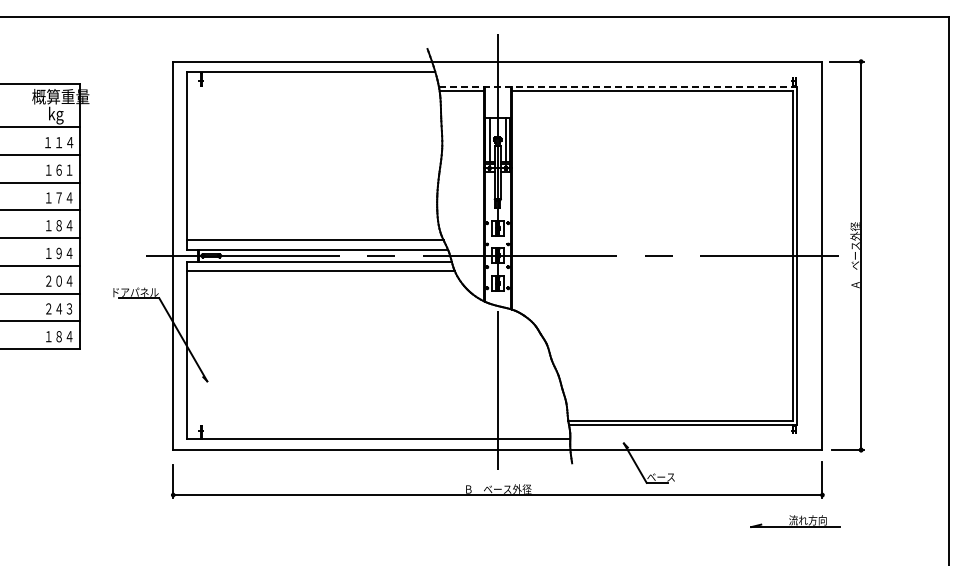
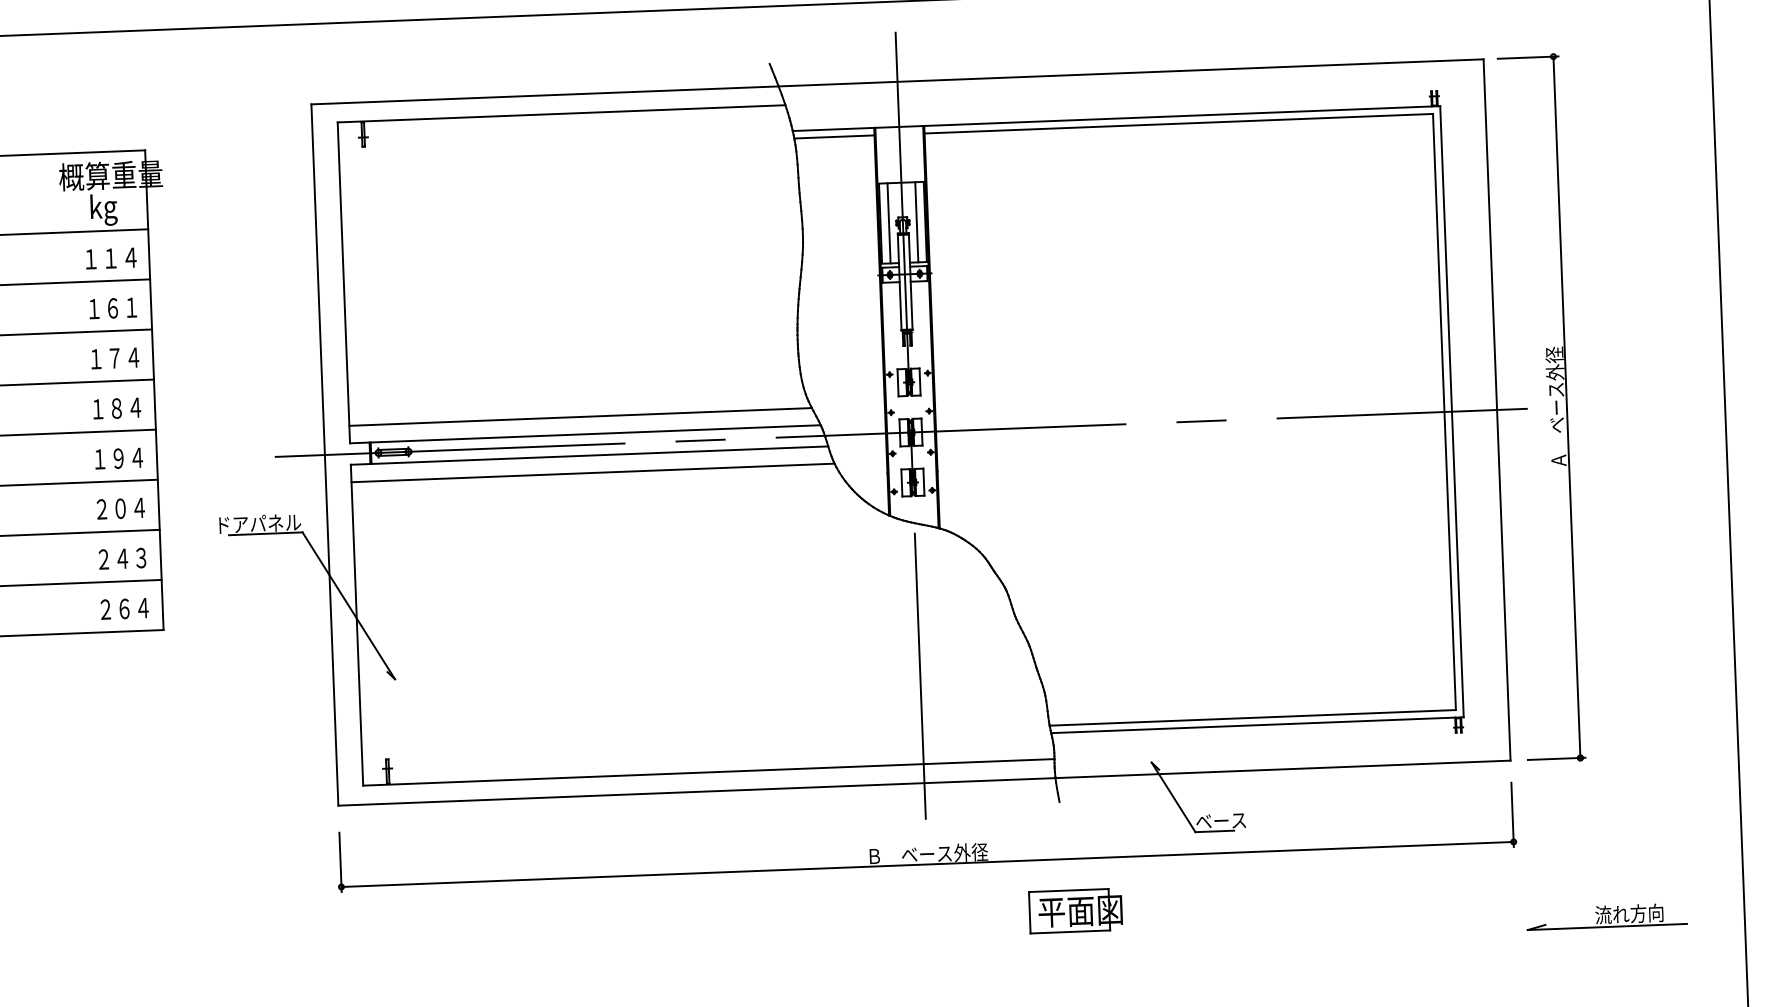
line: (618, 86) -> (1117, 118), dashed -> solid
text: (53, 336) -> (114, 608), １８４ -> ２６４
part: (795, 521) -> (1607, 916), moved
part: (578, 523) -> (1075, 910), added

